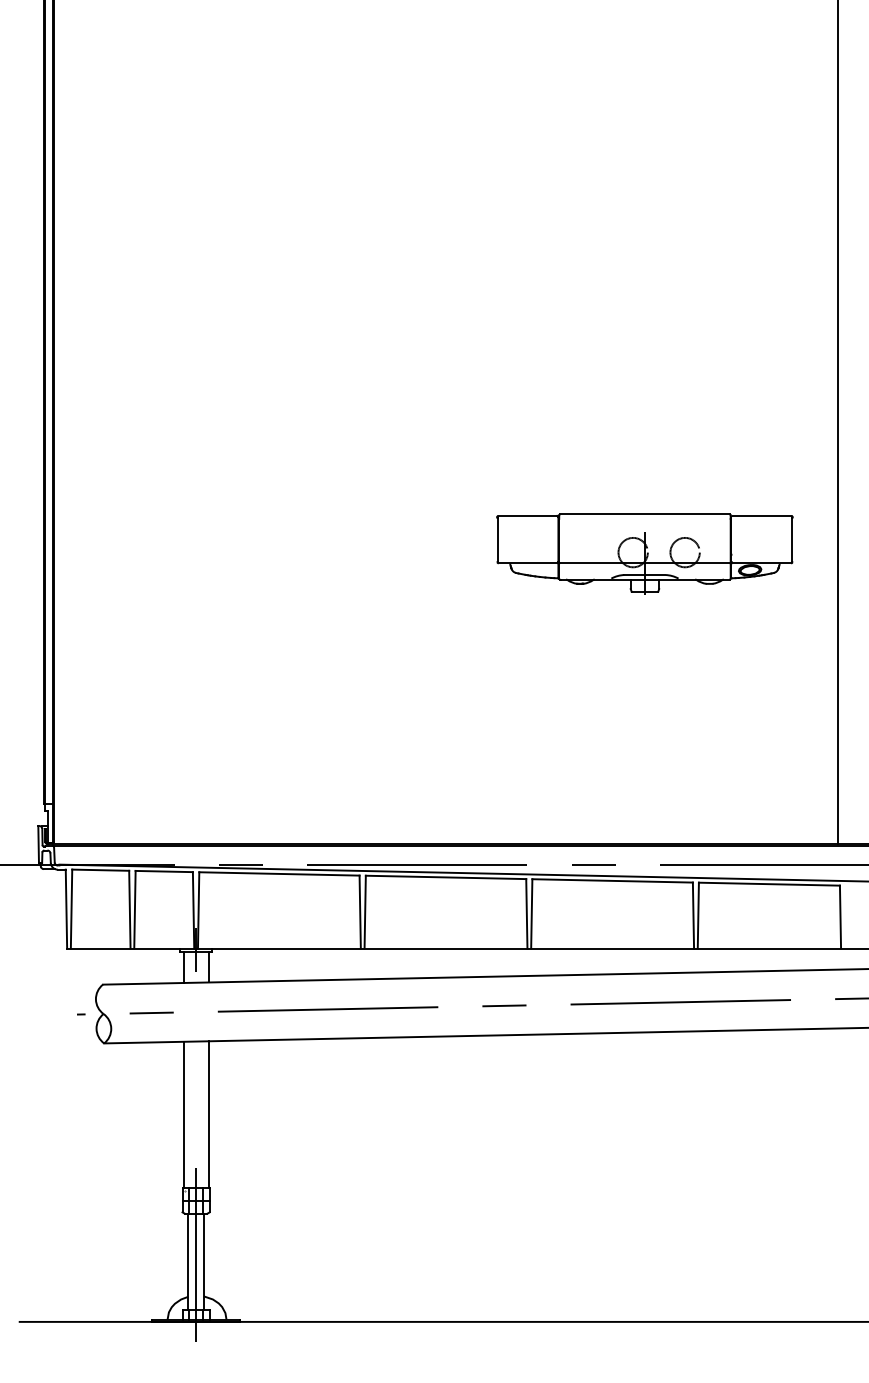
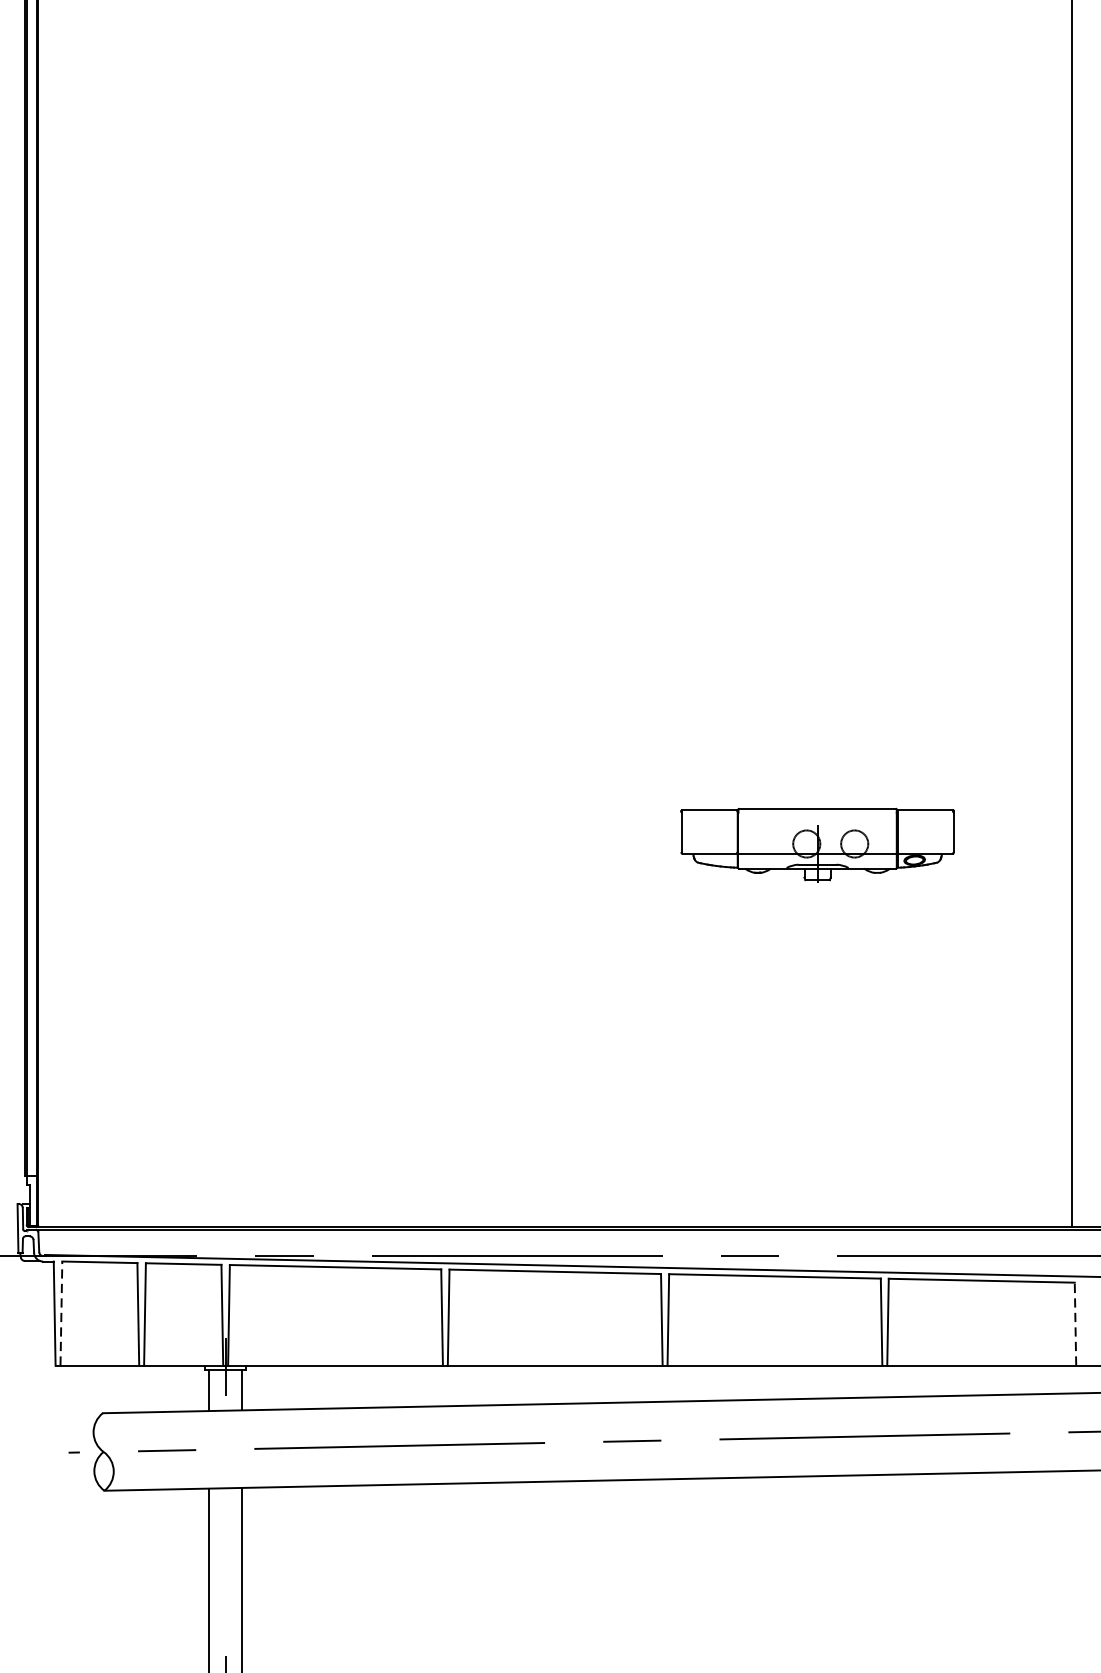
part: (644, 553) -> (817, 844), size x0.7
line: (71, 908) -> (61, 1312), solid -> dashed
line: (840, 916) -> (1075, 1323), solid -> dashed

